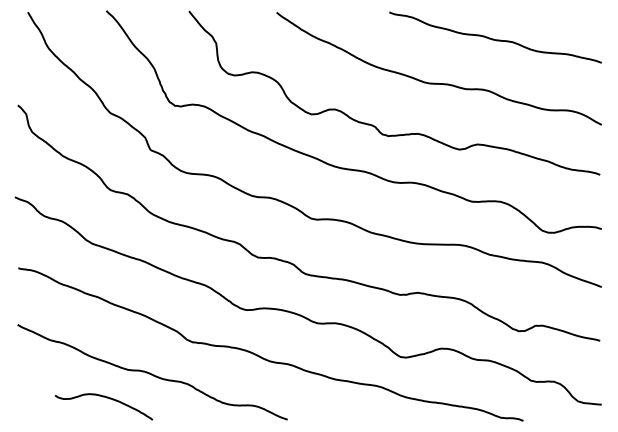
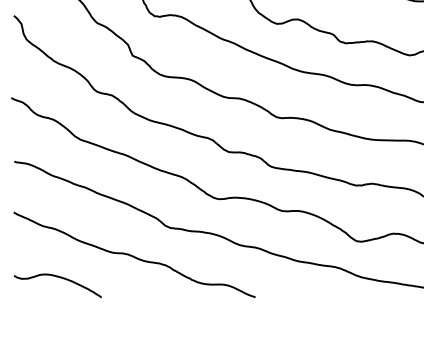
curve: (106, 398) -> (60, 278), moved

